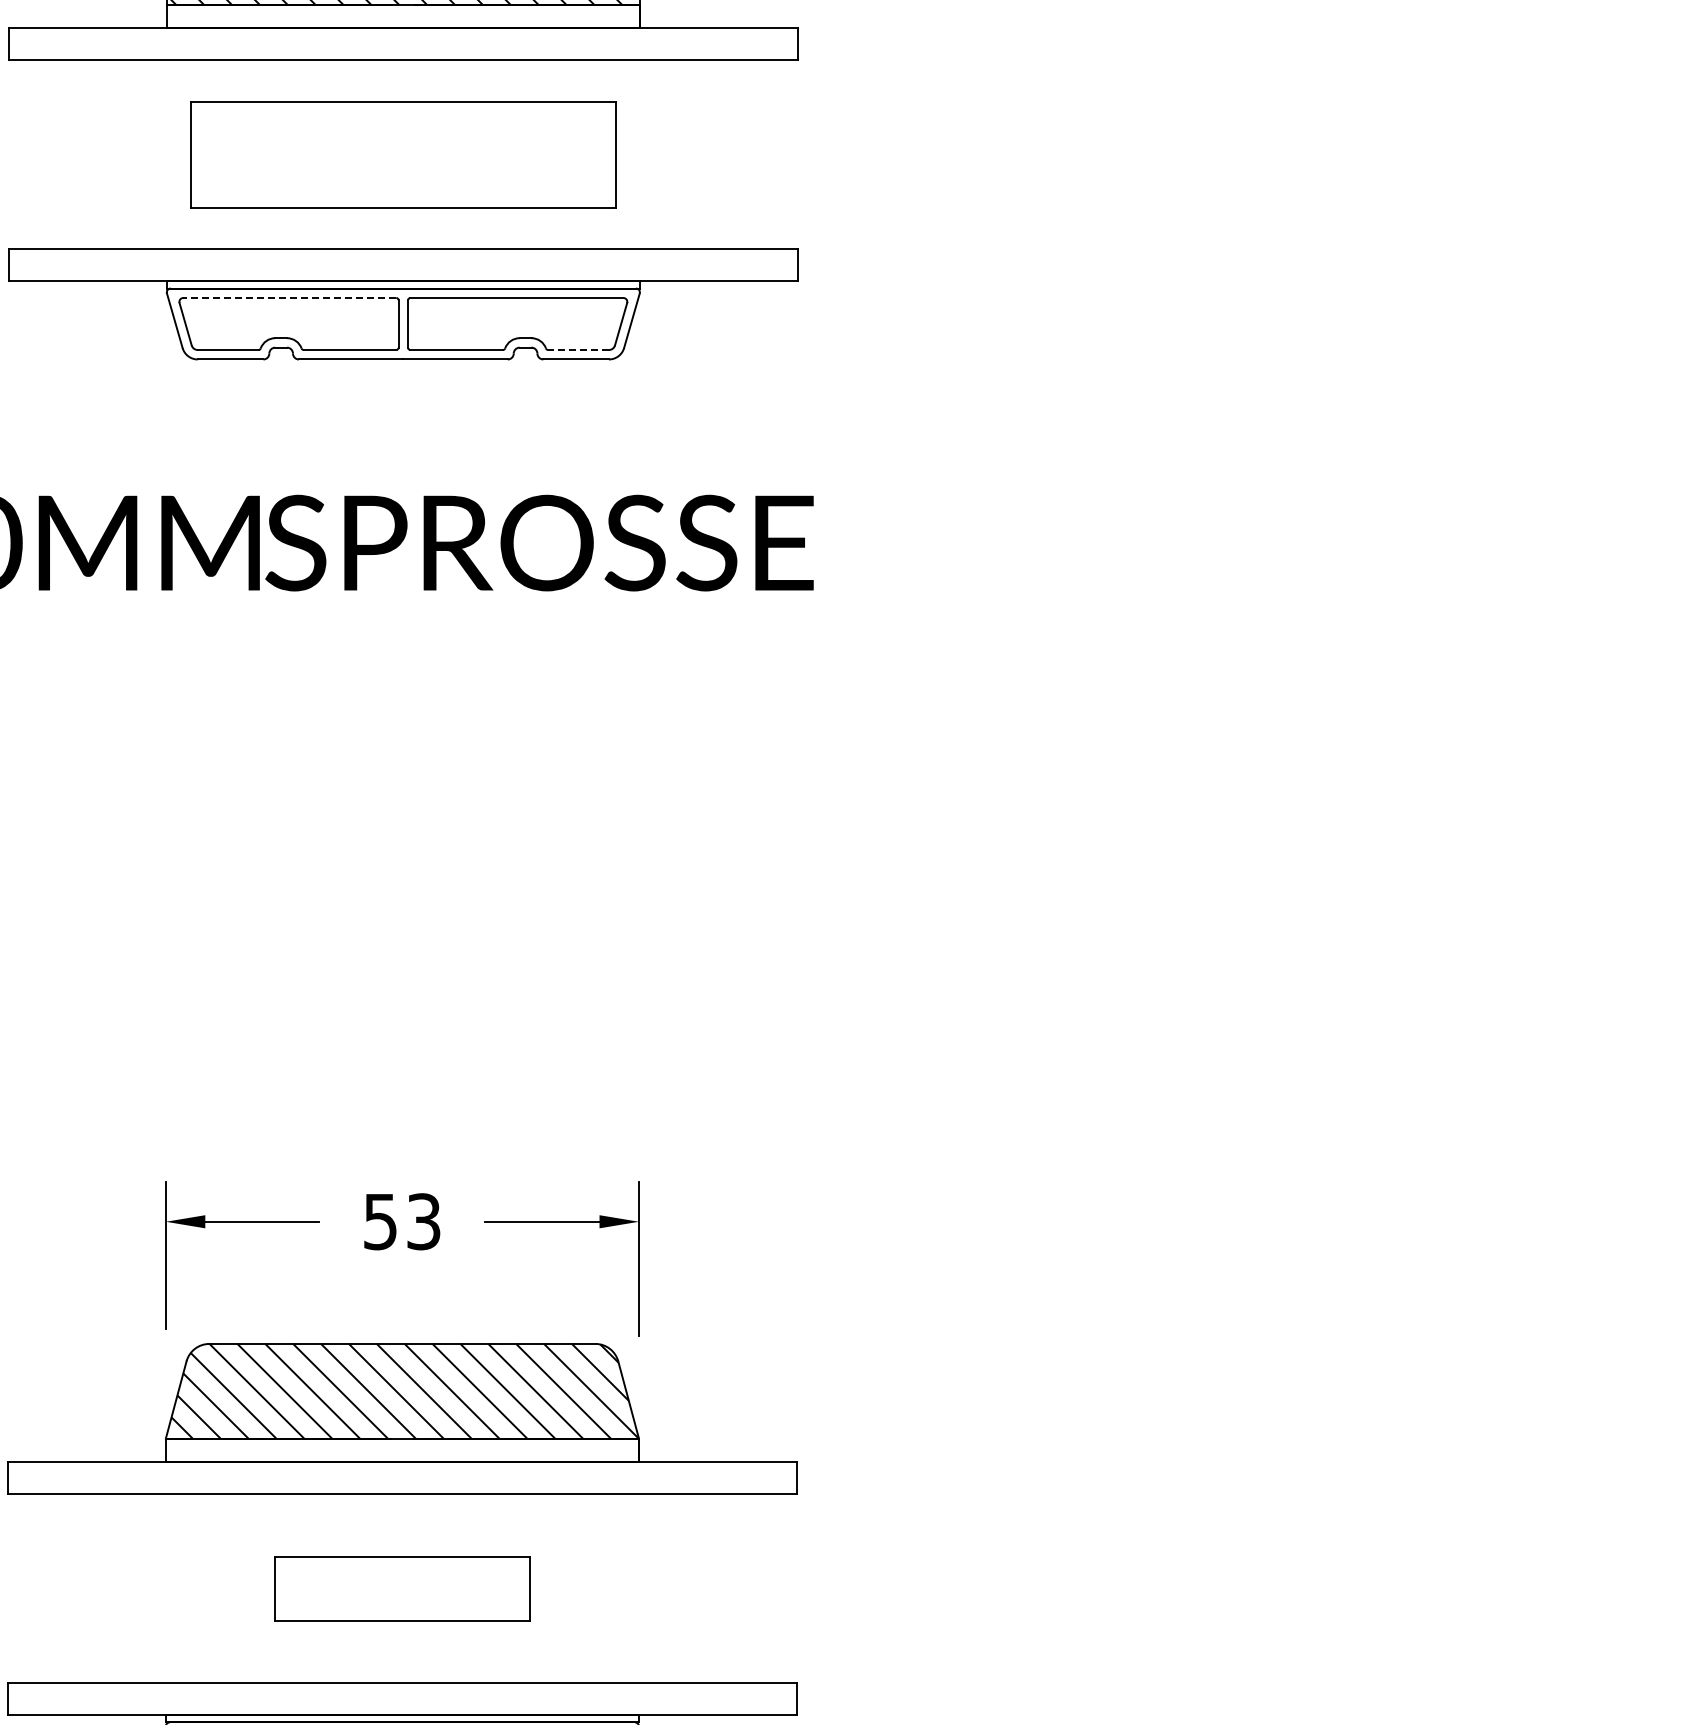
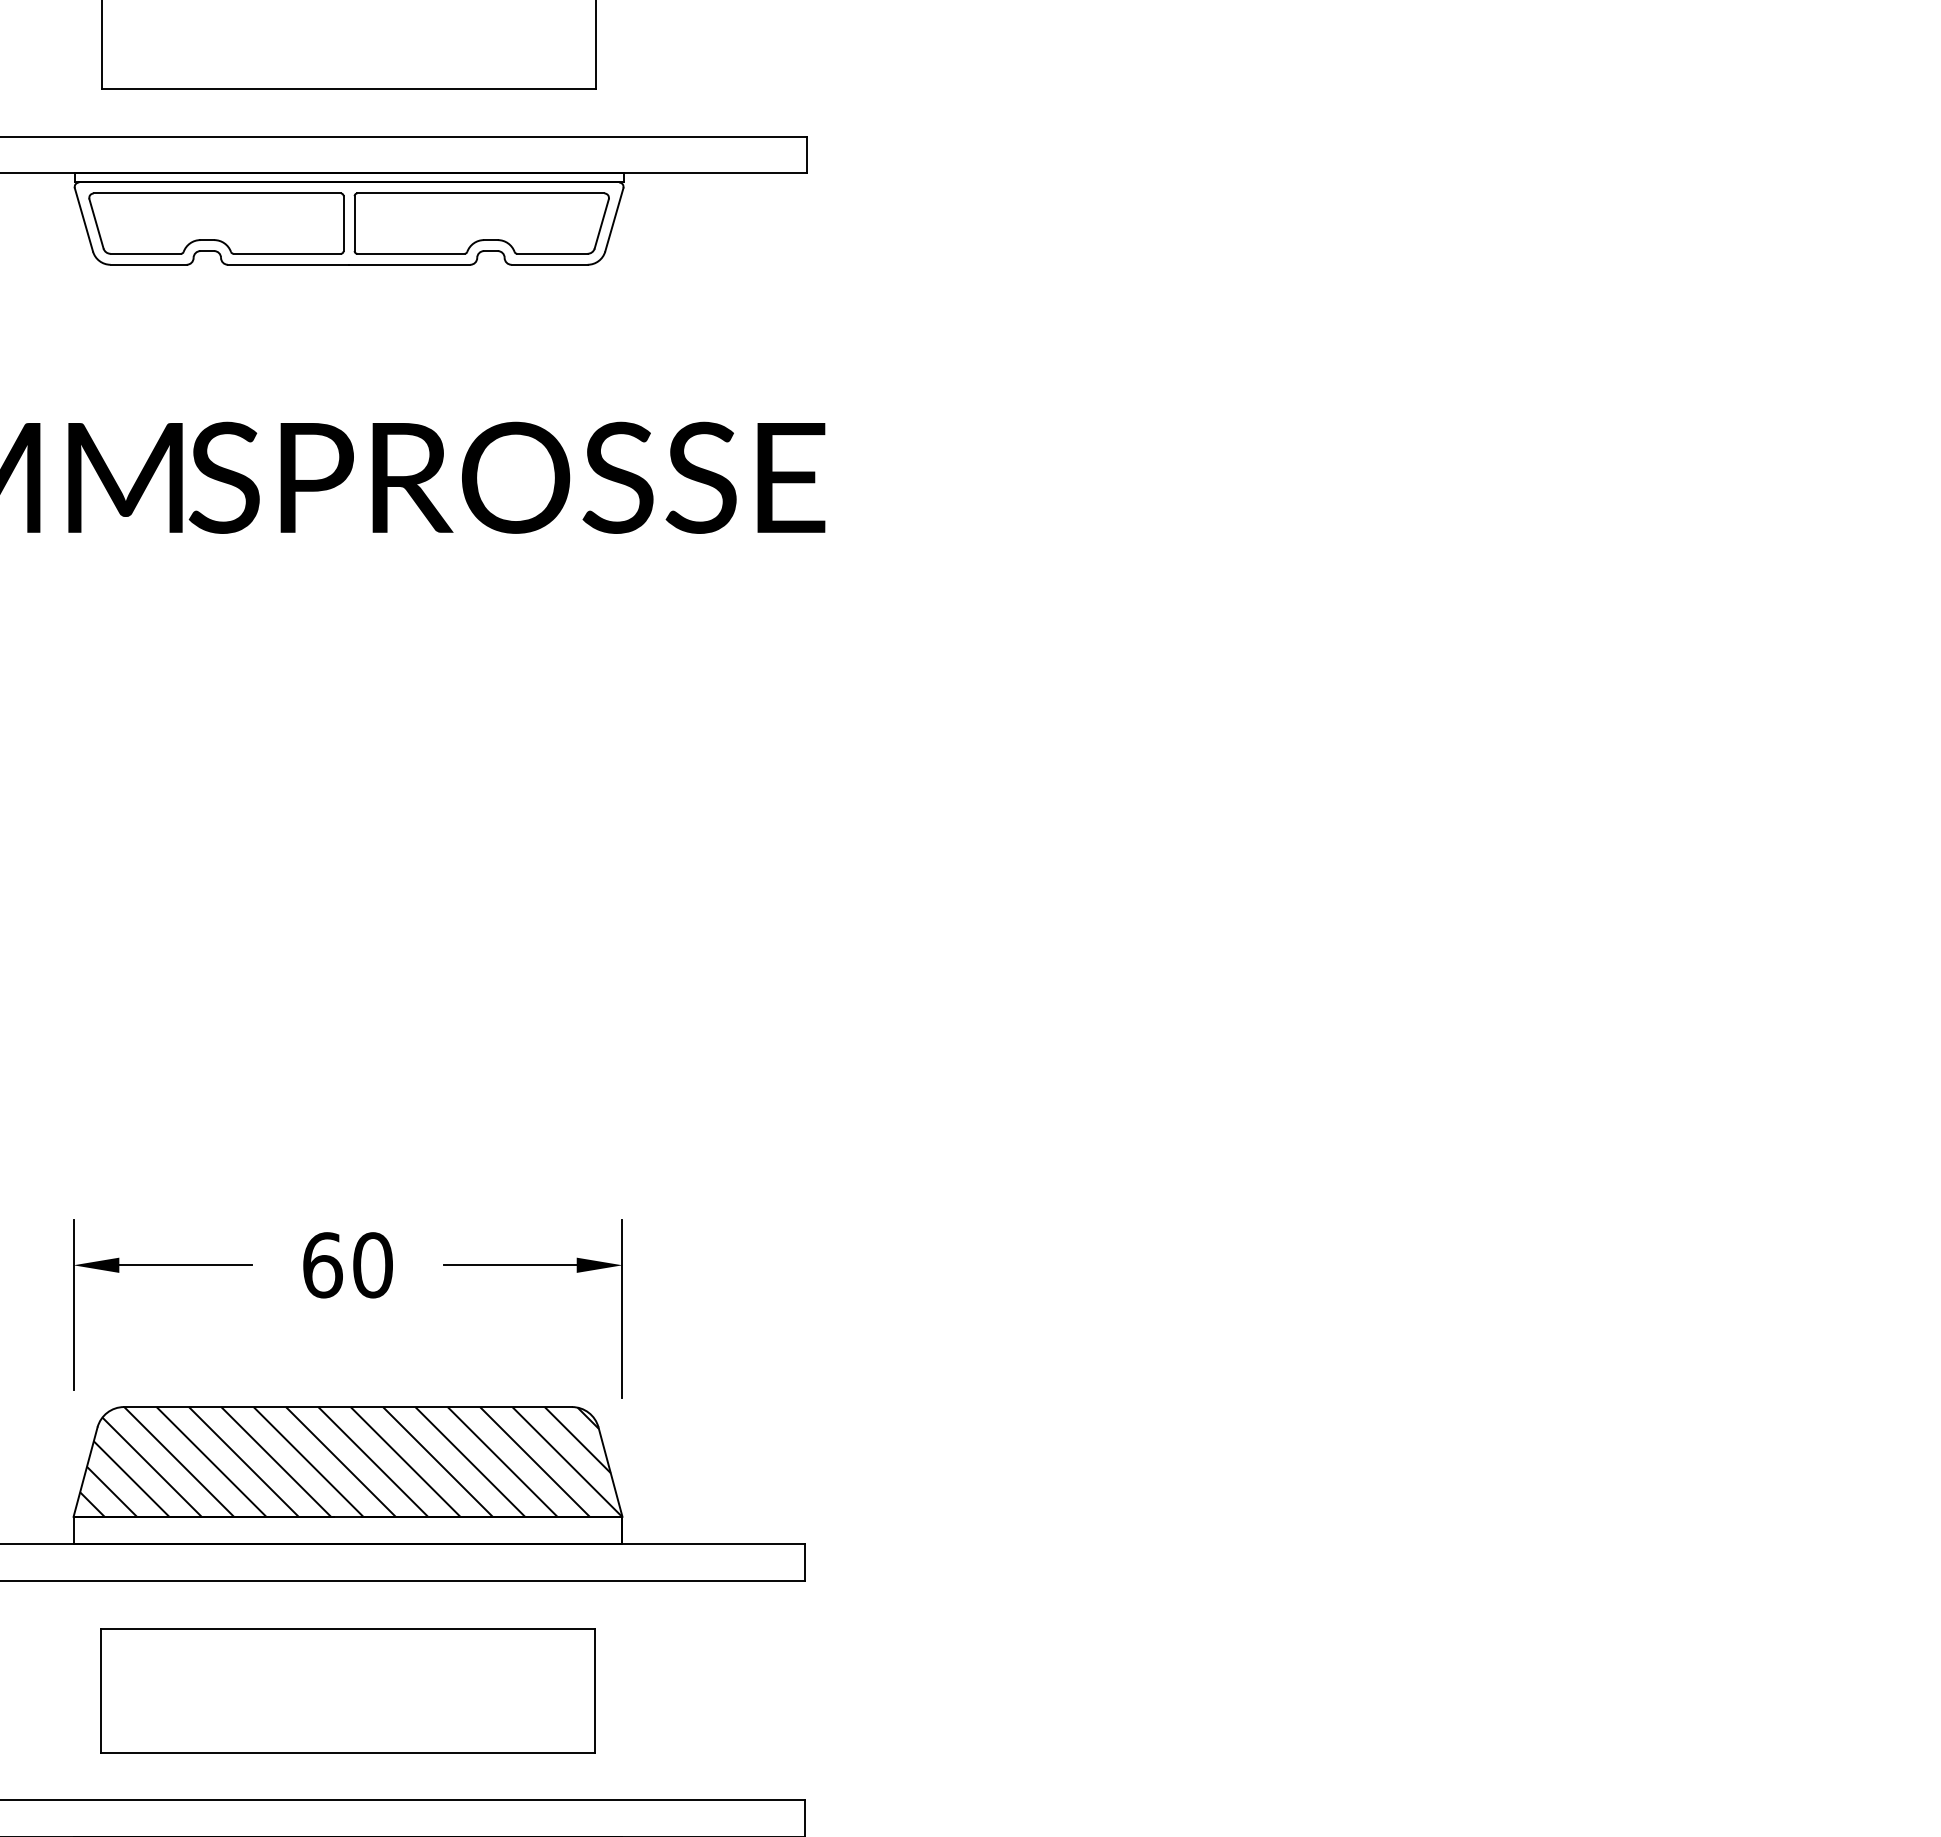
line: (289, 297) -> (217, 192), dashed -> solid
line: (578, 350) -> (552, 254), dashed -> solid
text: (402, 1221) -> (348, 1264), 53 -> 60
part: (402, 1588) -> (348, 1690), size x1.67

